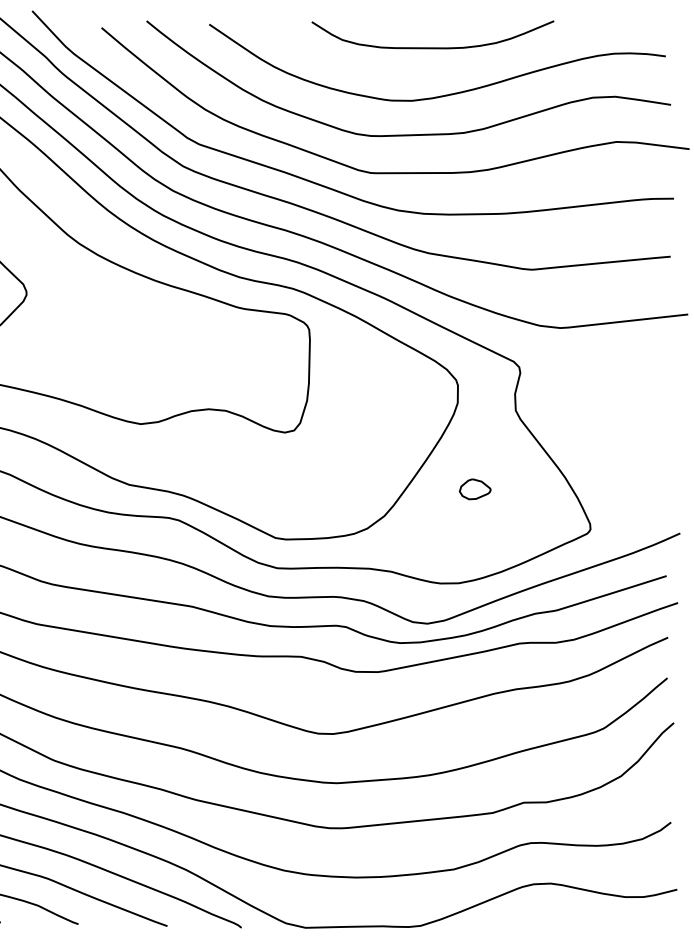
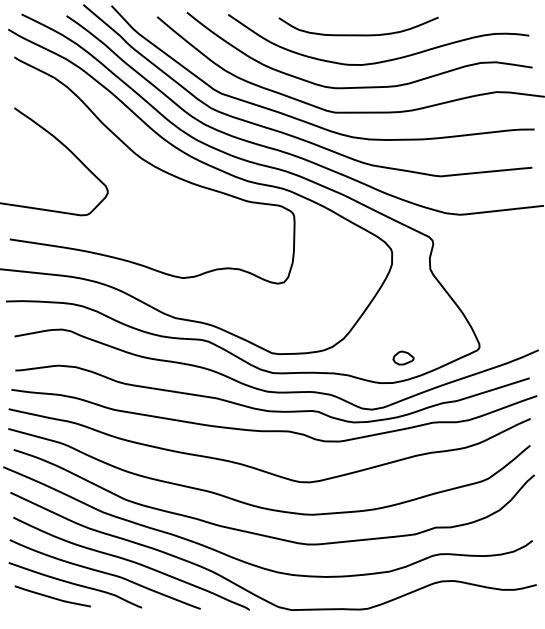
curve: (432, 46) -> (358, 34), moved
part: (475, 488) -> (403, 357), moved

